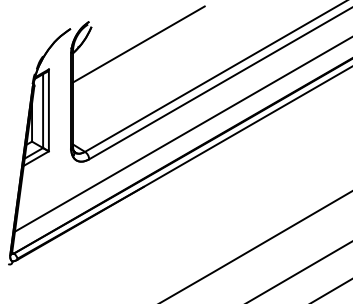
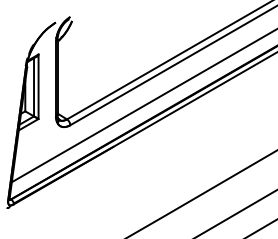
line: (139, 43) -> (109, 34), removed

